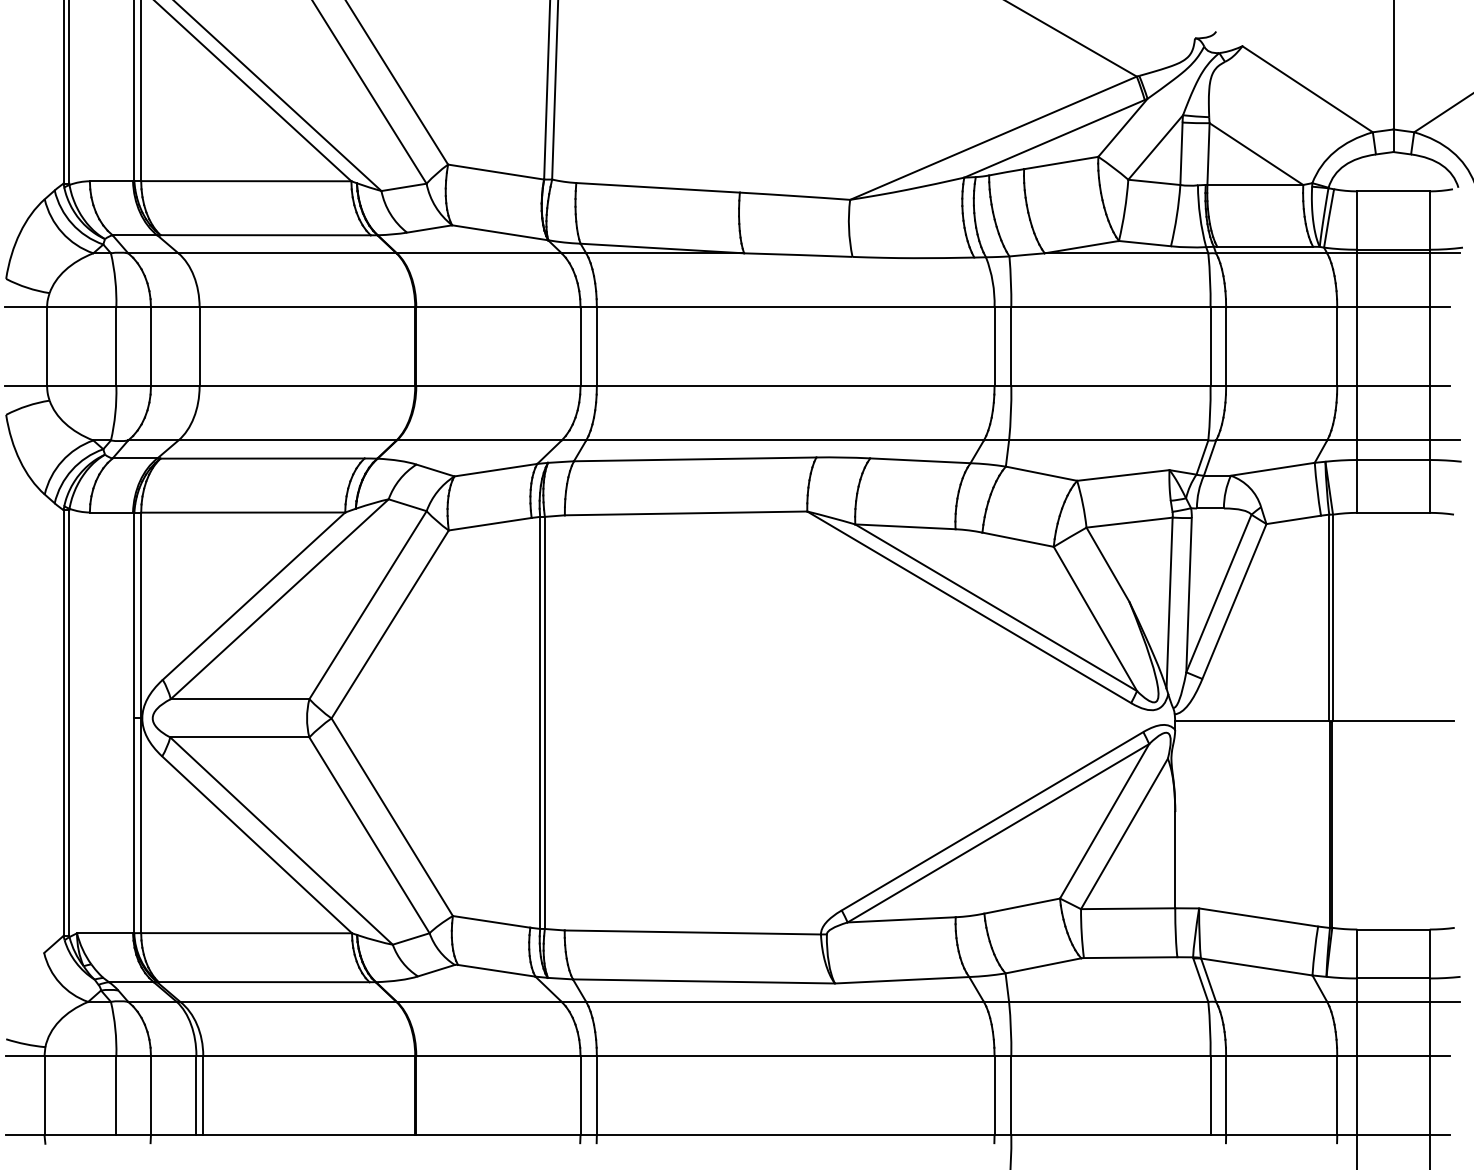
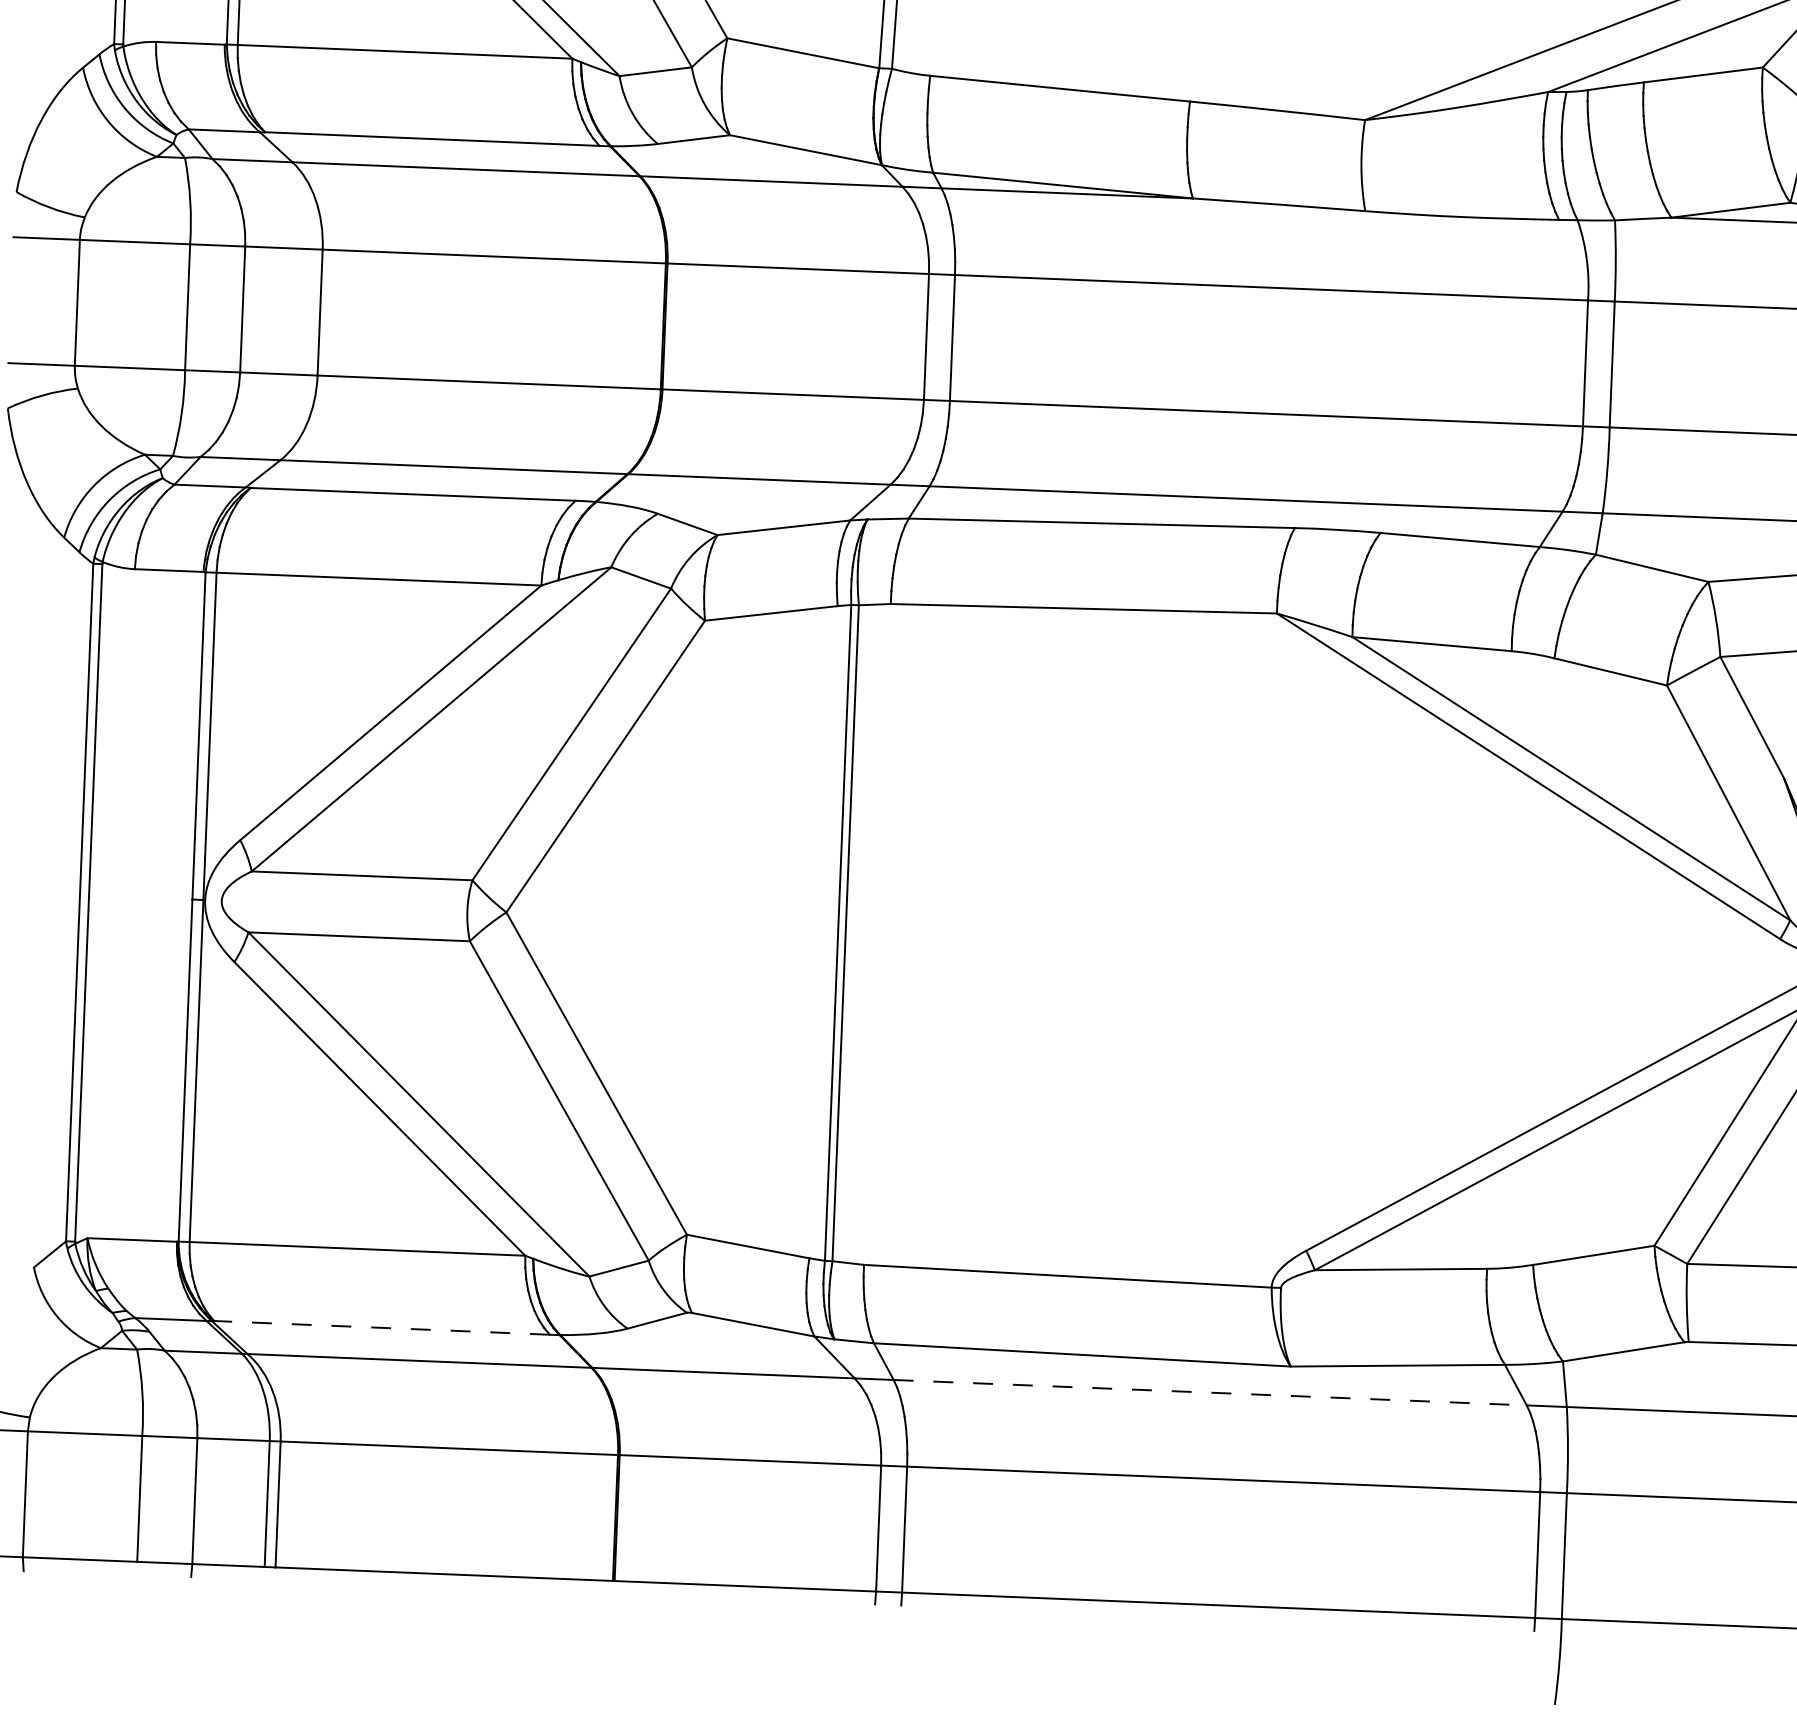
line: (263, 982) -> (381, 1328), solid -> dashed
line: (785, 1001) -> (1210, 1392), solid -> dashed

